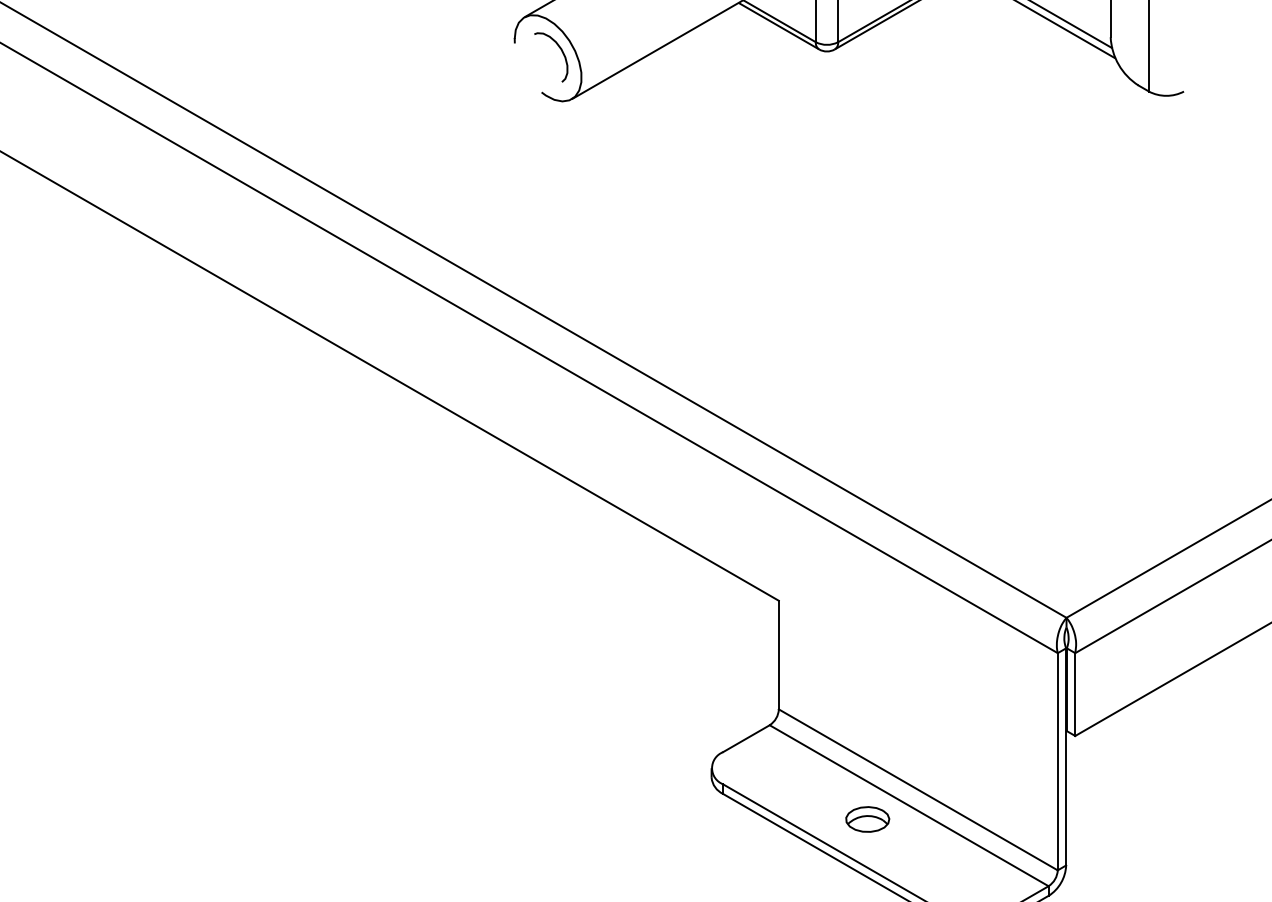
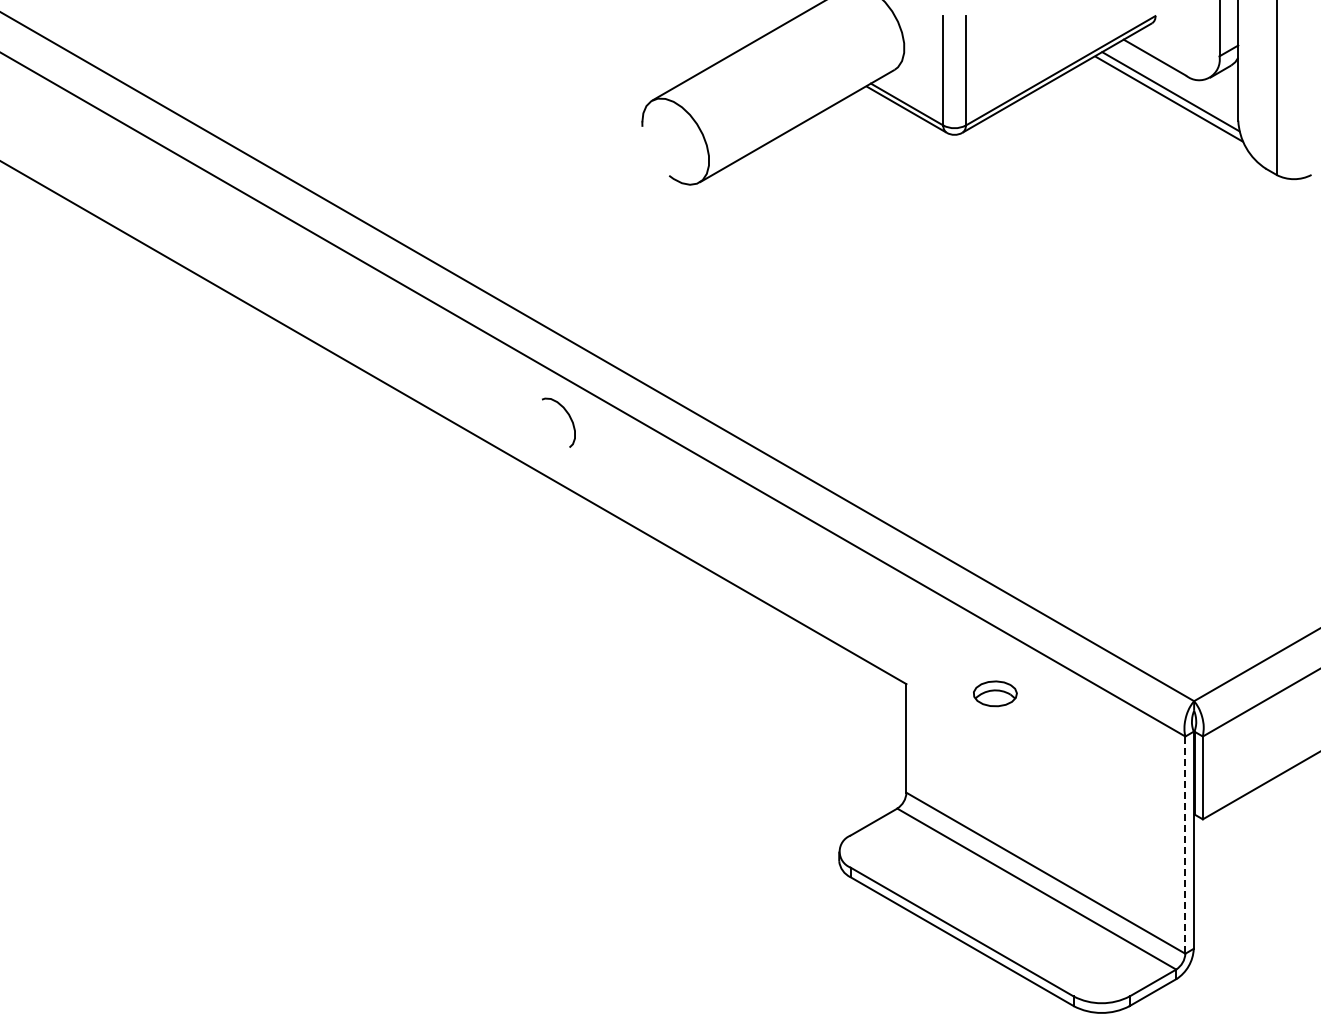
curve: (560, 51) -> (568, 416), moved
line: (1057, 762) -> (1185, 845), solid -> dashed
part: (867, 819) -> (995, 693), moved

